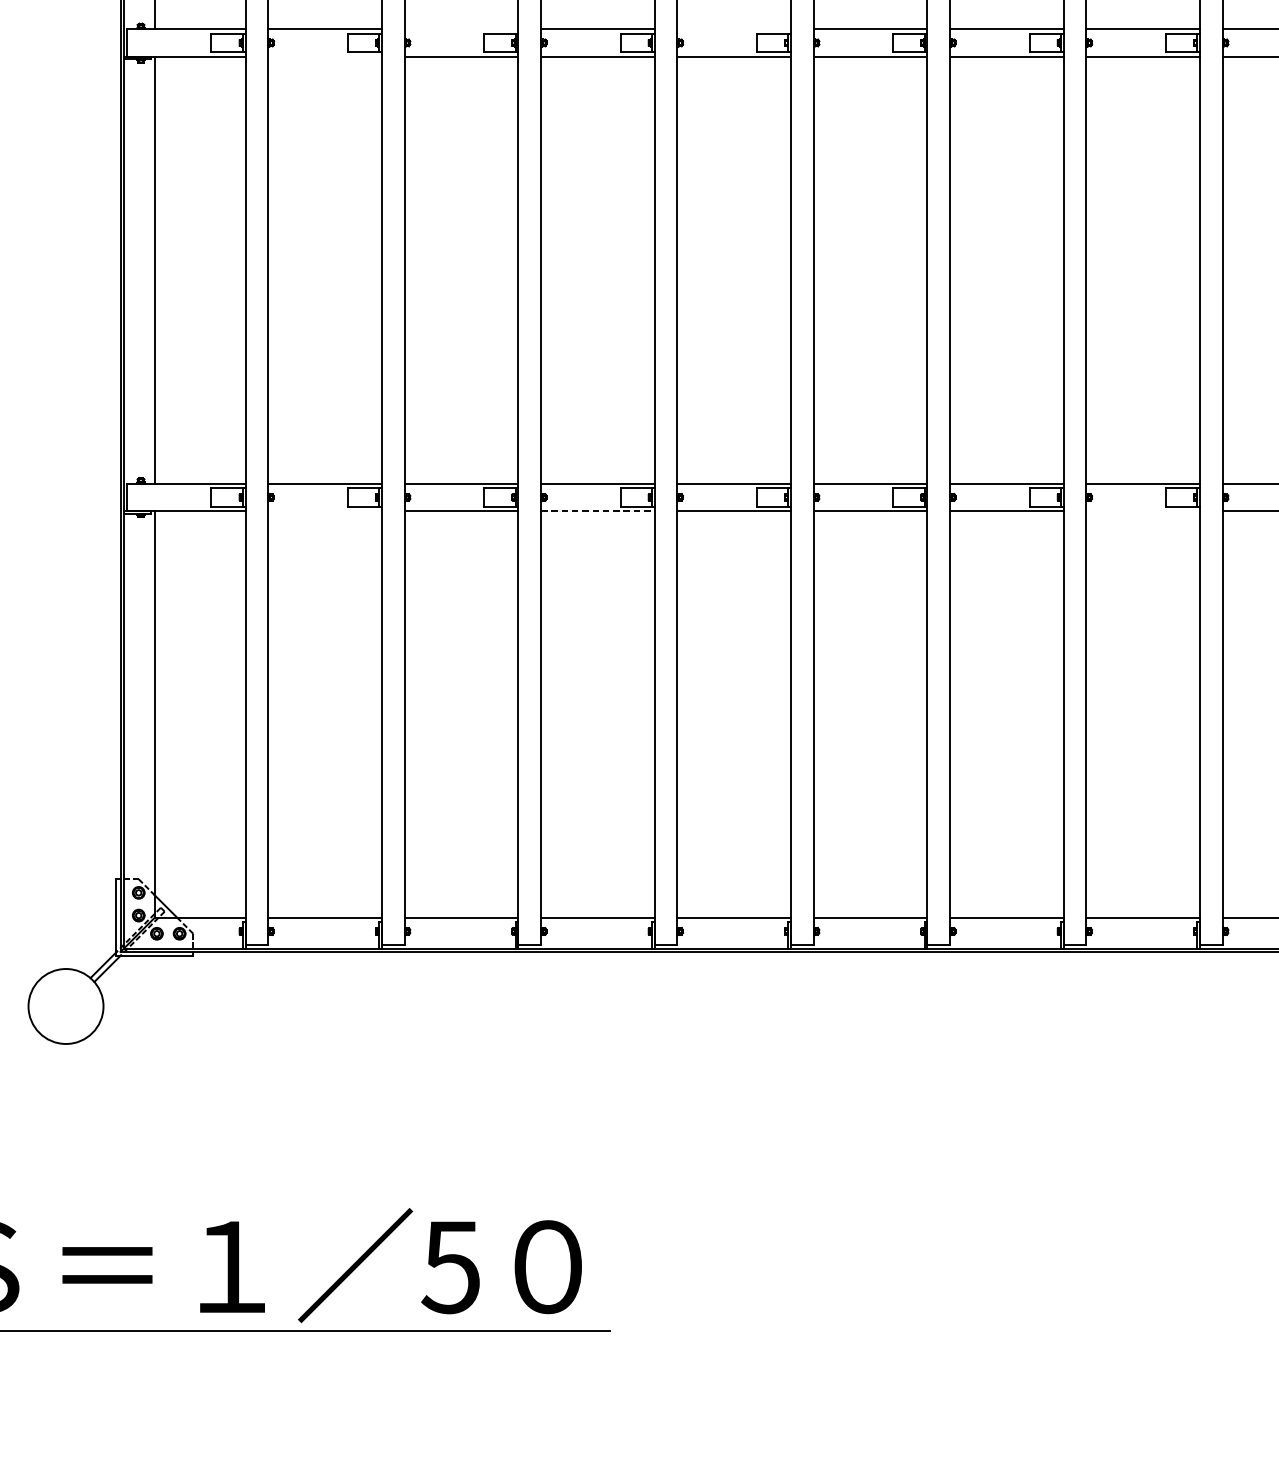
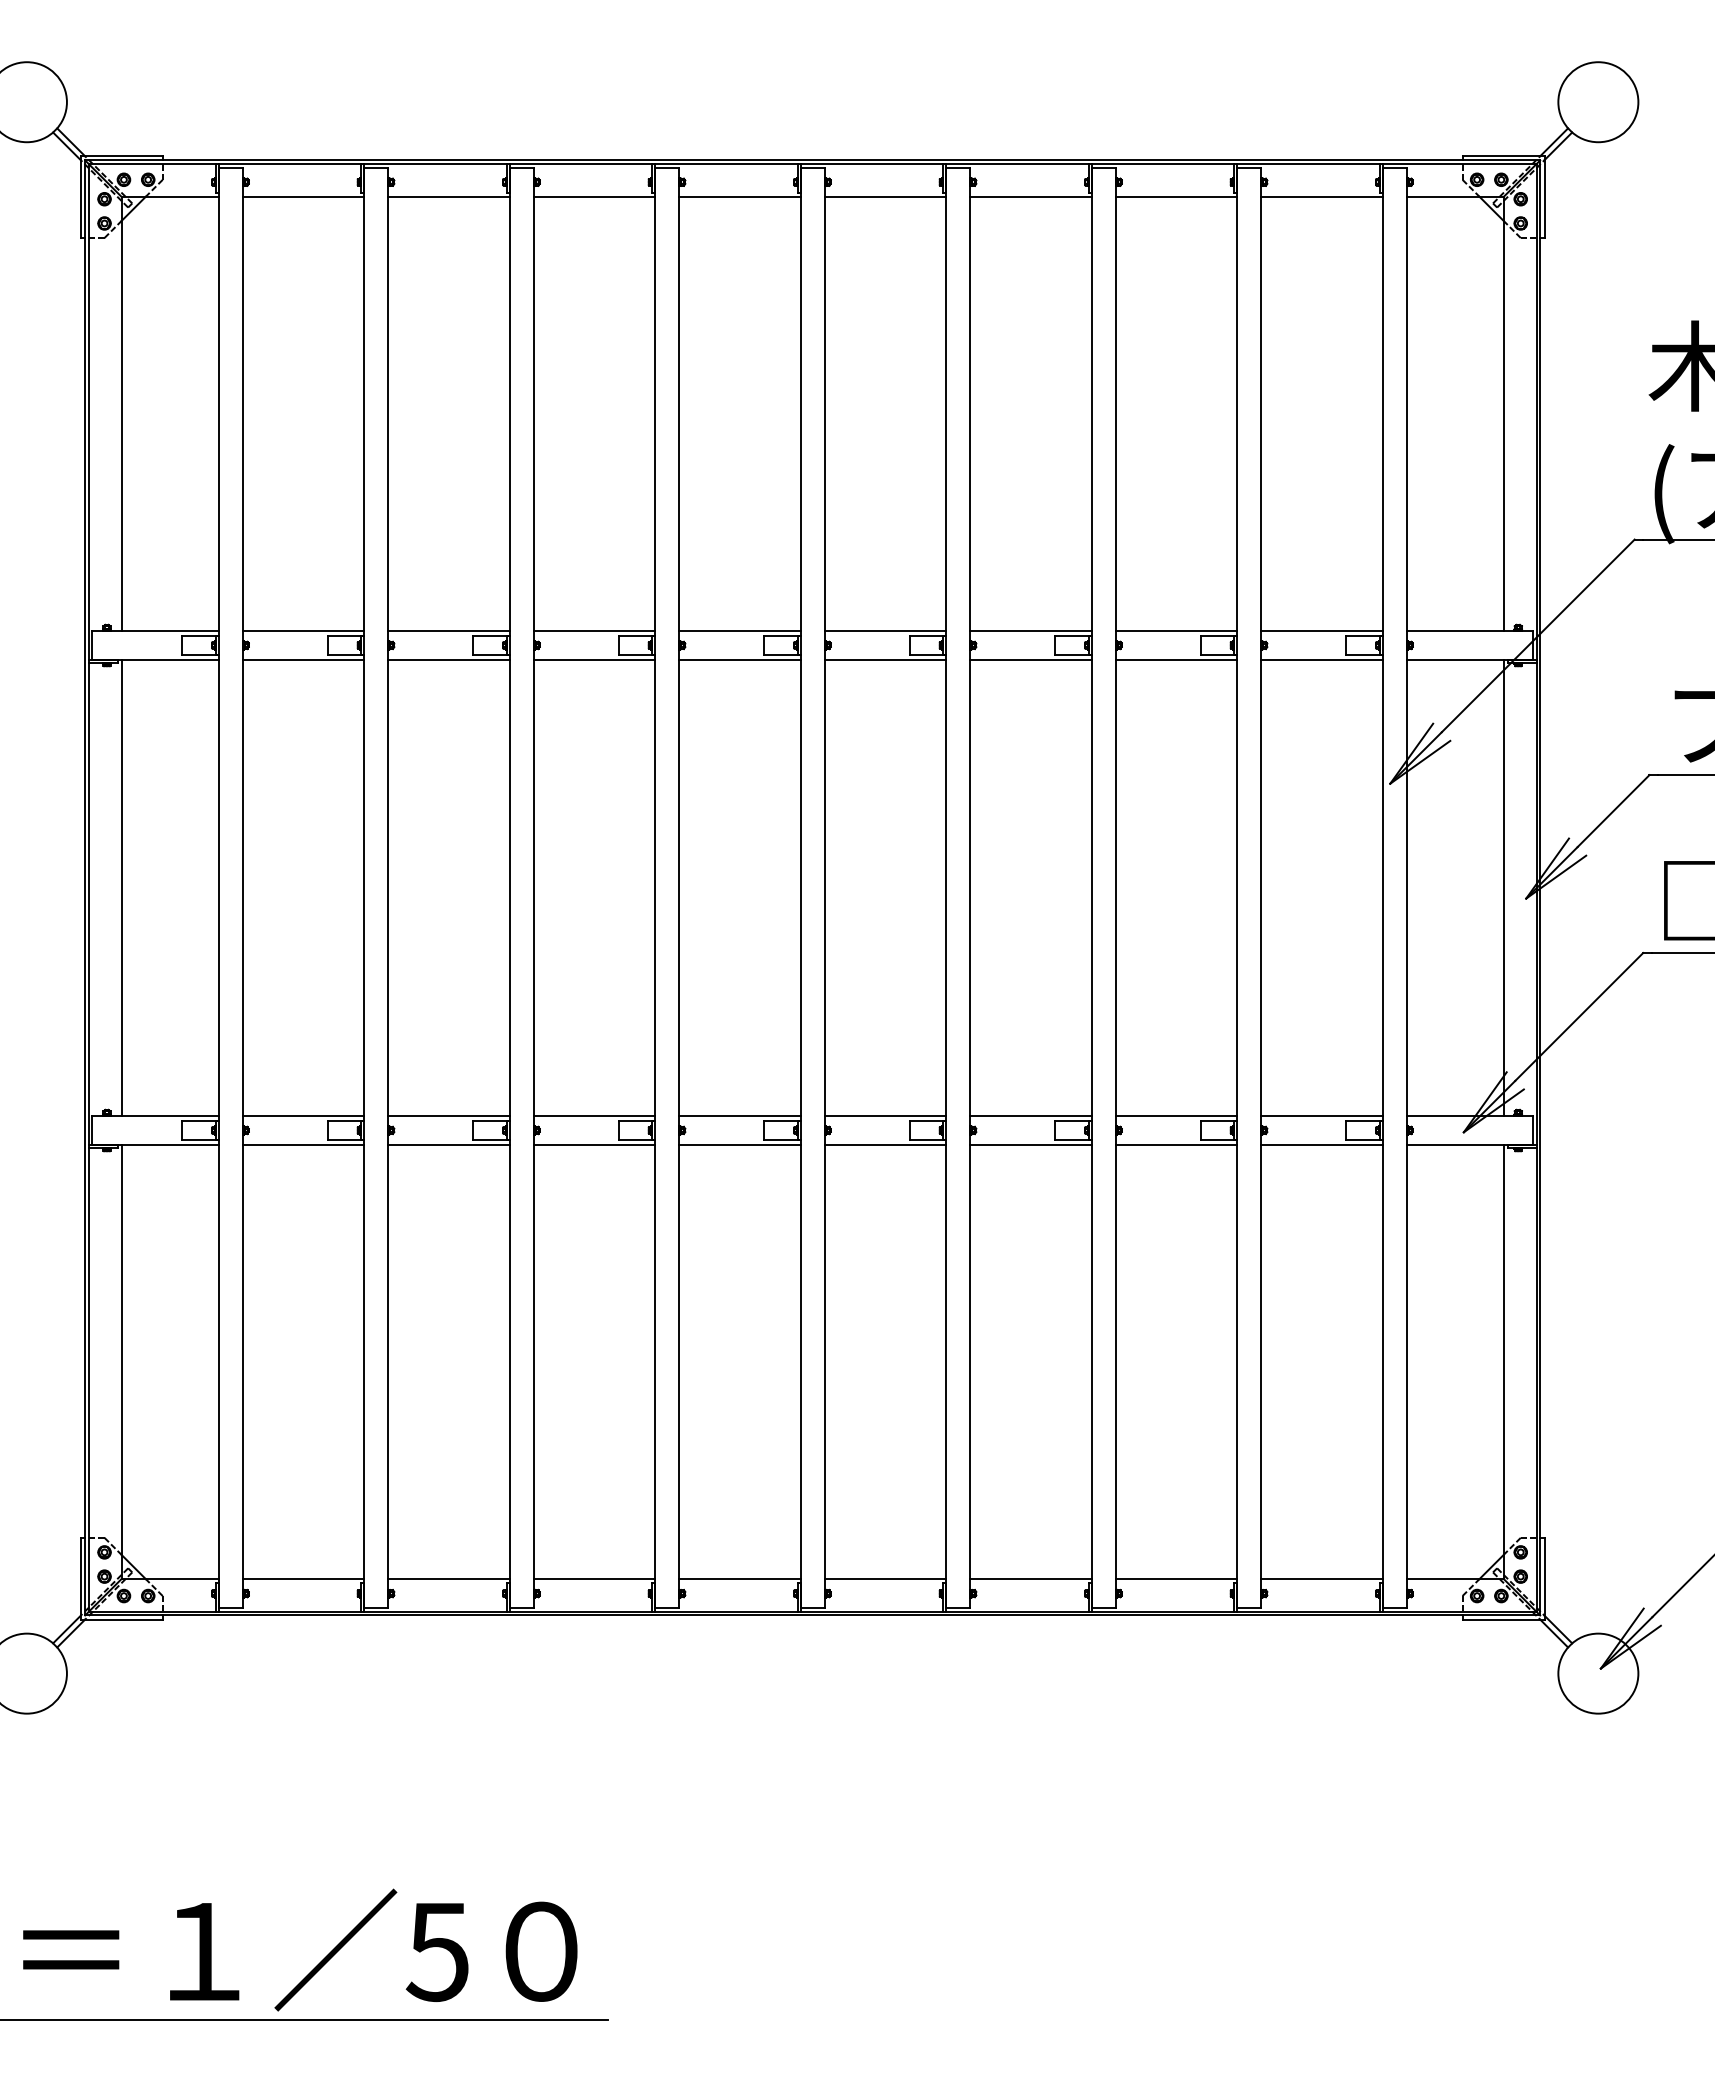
line: (461, 28) -> (448, 630), added
line: (733, 28) -> (739, 630), added
line: (325, 56) -> (303, 659), added
line: (325, 510) -> (303, 1144), added
line: (597, 510) -> (594, 1144), dashed -> solid
line: (1143, 510) -> (1176, 1144), added

